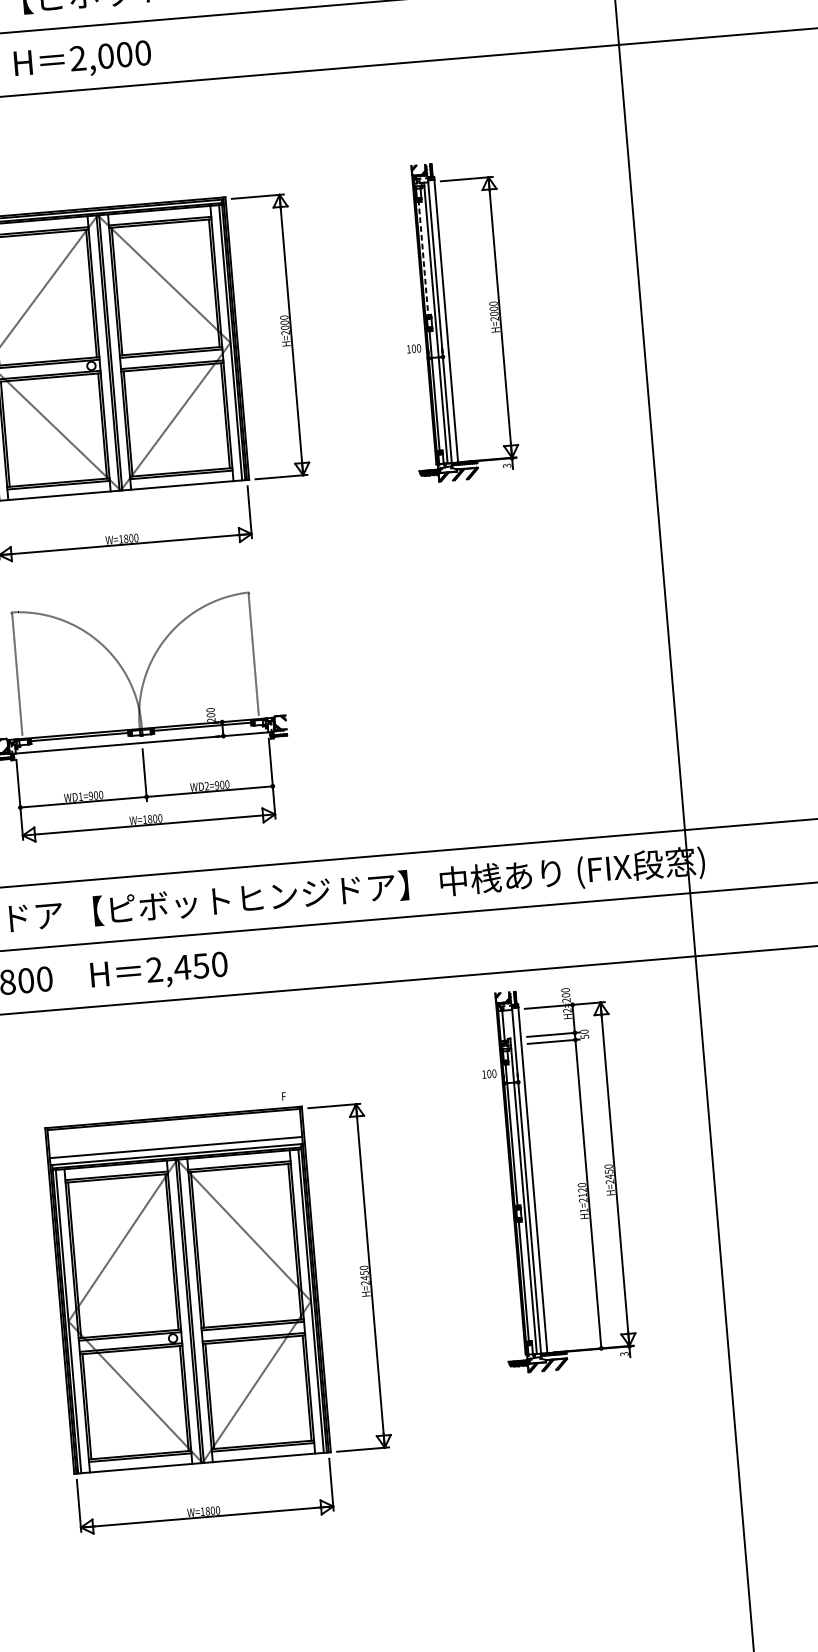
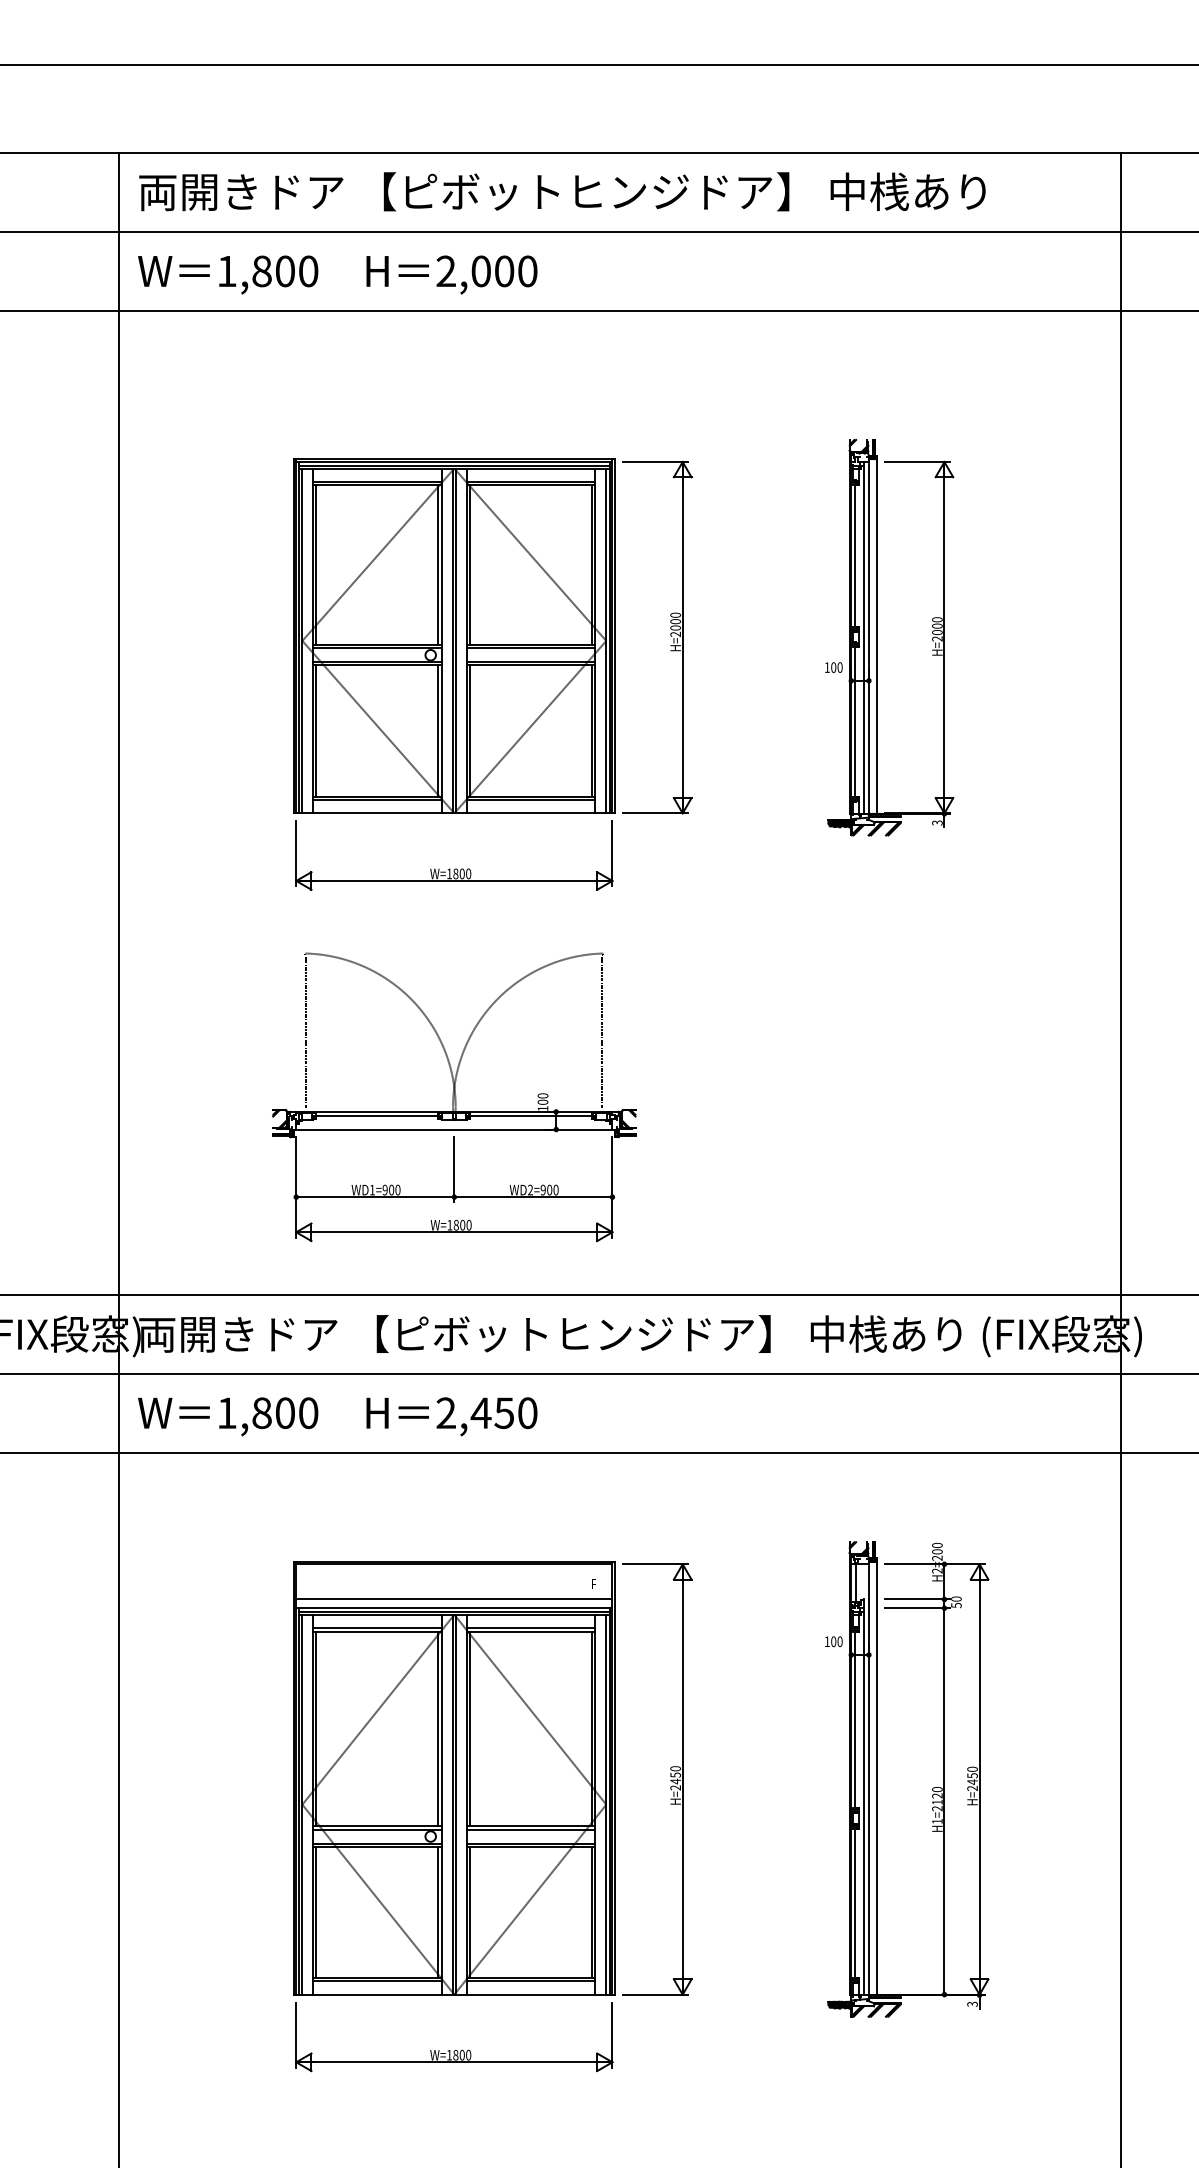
line: (423, 258) -> (855, 556), dashed -> solid
text: (211, 720) -> (542, 1108), 200 -> 100
part: (577, 1184) -> (932, 1788), moved
part: (221, 1318) -> (492, 1816), moved

